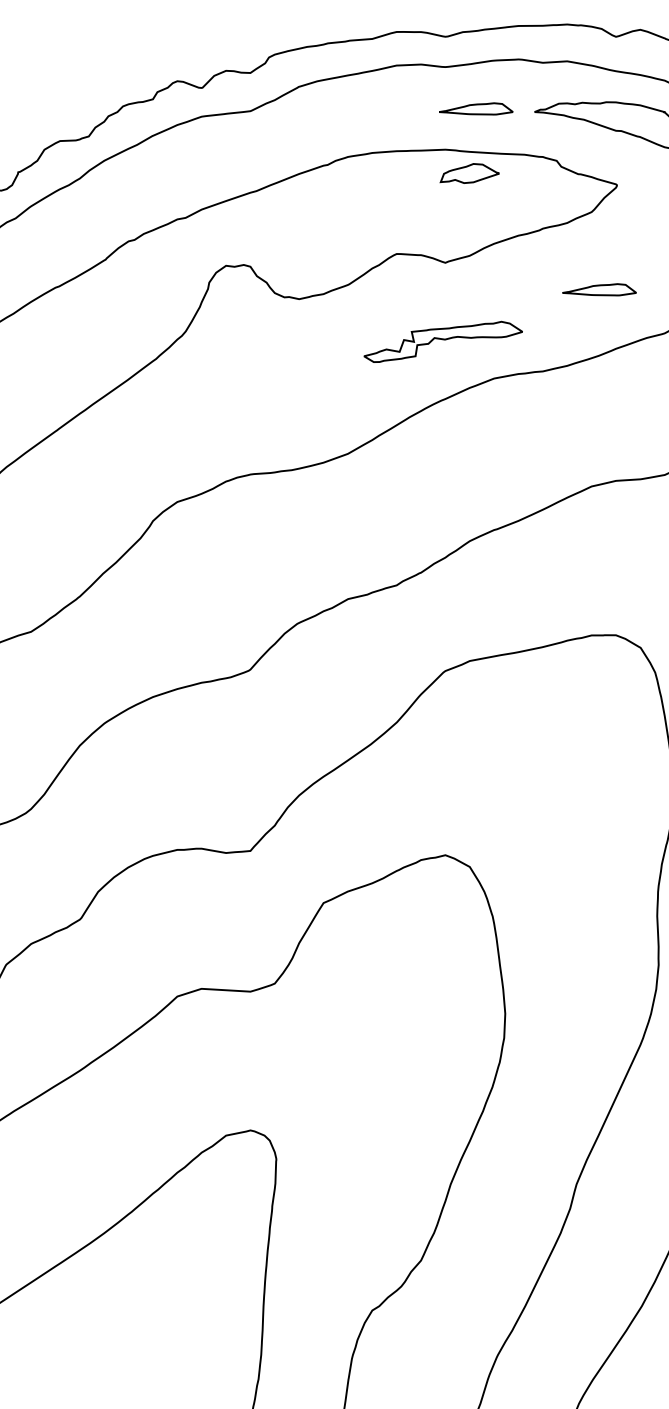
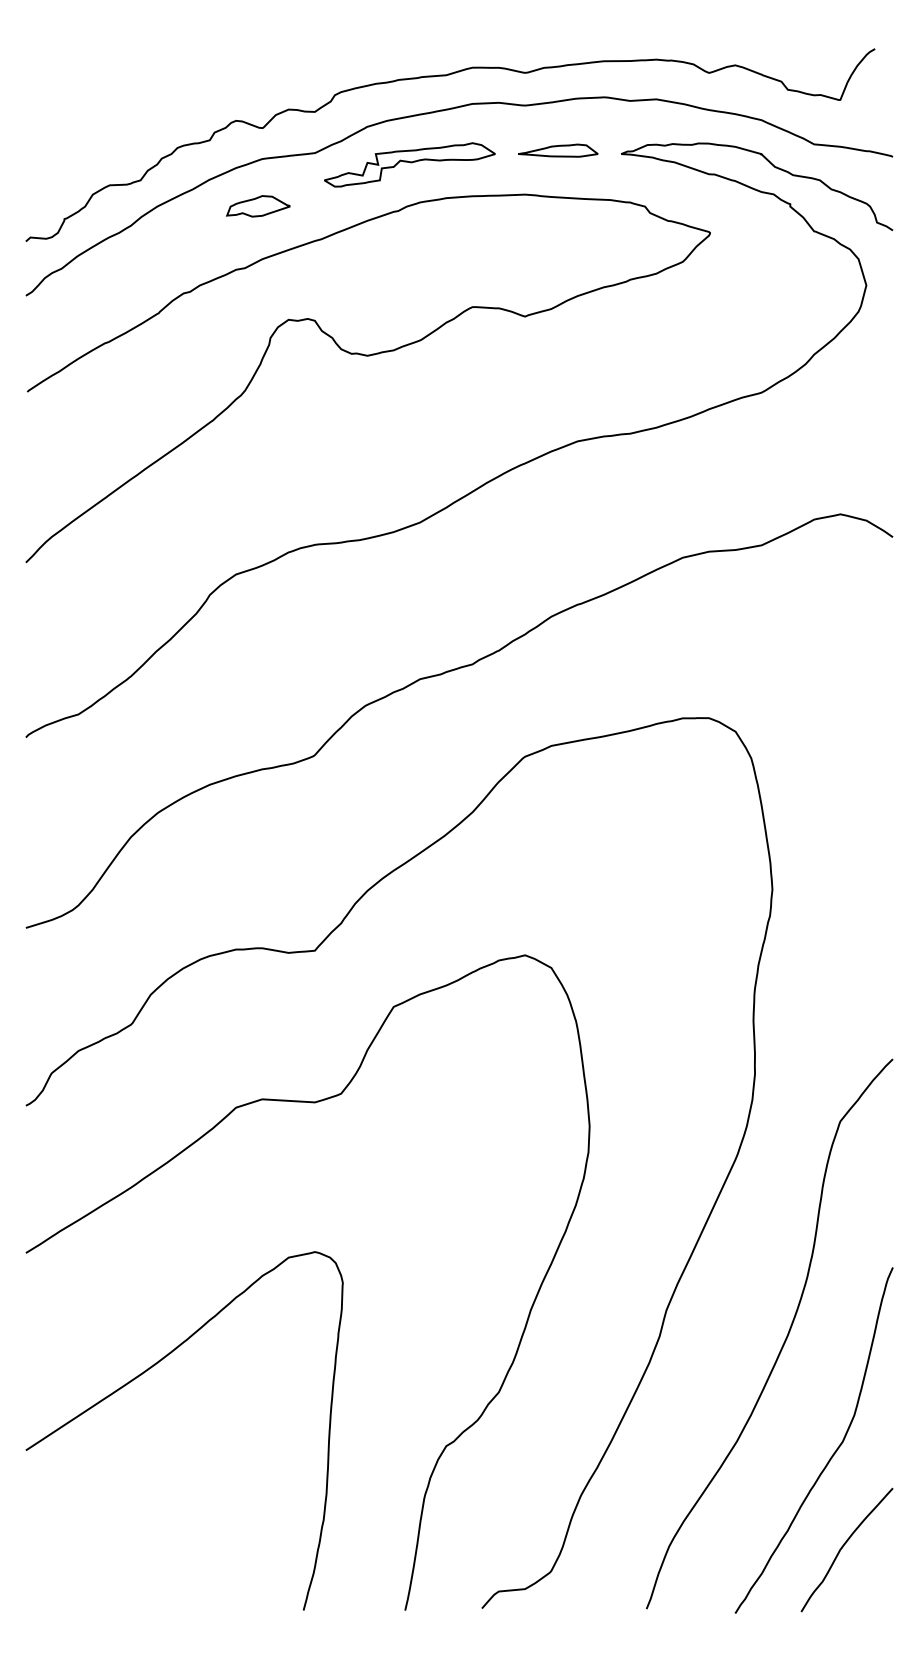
part: (469, 173) -> (258, 206), moved
part: (599, 289) -> (691, 345), removed
part: (442, 341) -> (409, 164), moved

